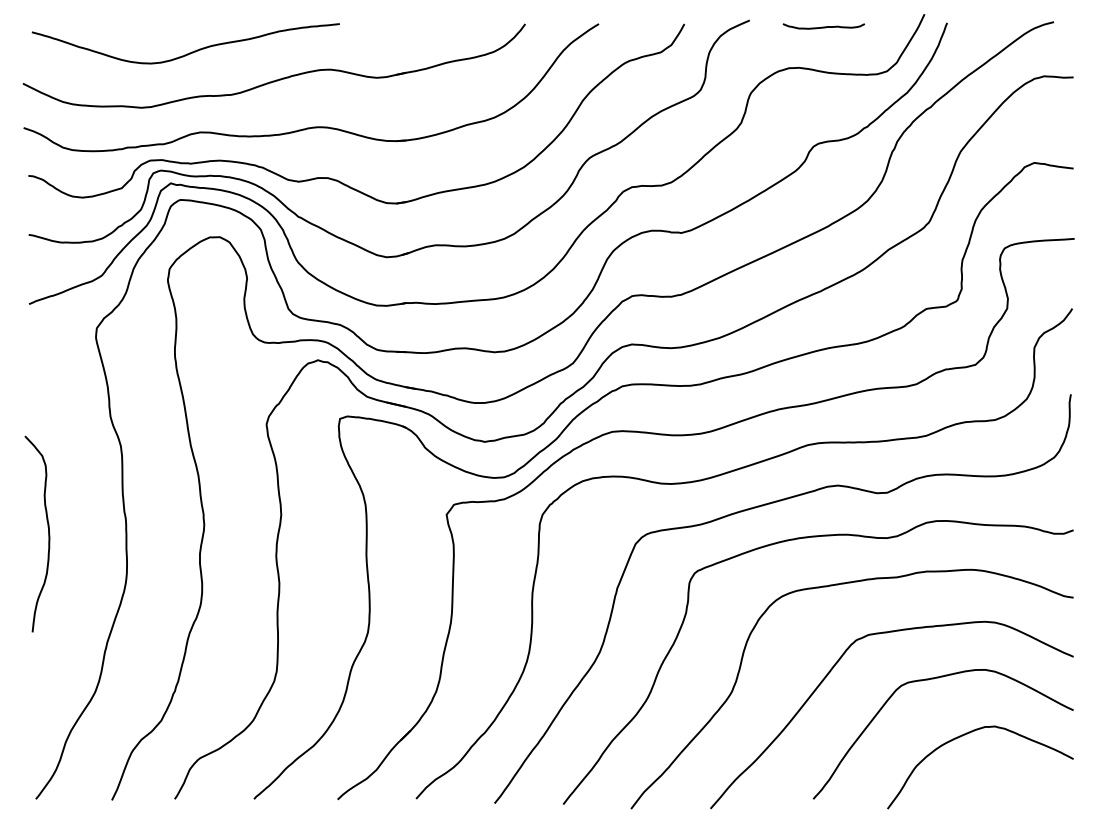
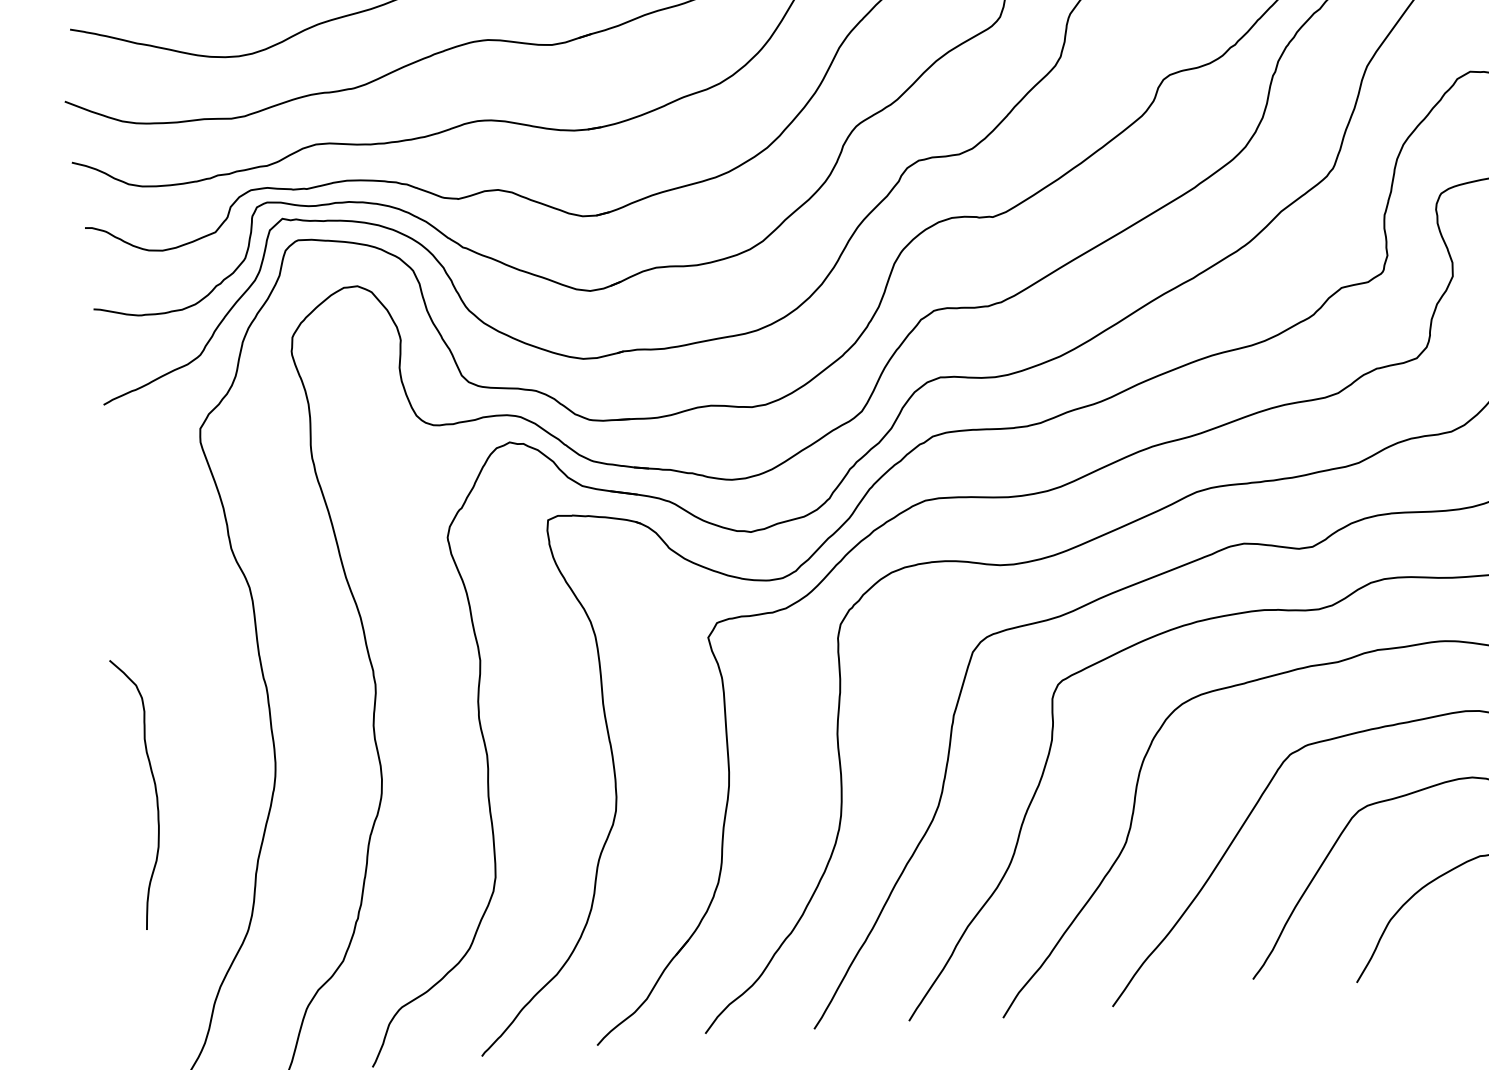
curve: (48, 533) -> (155, 791), moved

